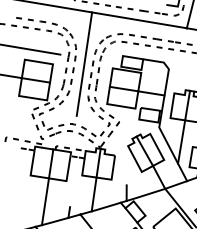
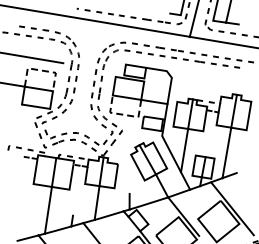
line: (39, 61) -> (42, 70), solid -> dashed
line: (84, 63) -> (87, 72), removed
line: (120, 105) -> (123, 114), solid -> dashed

